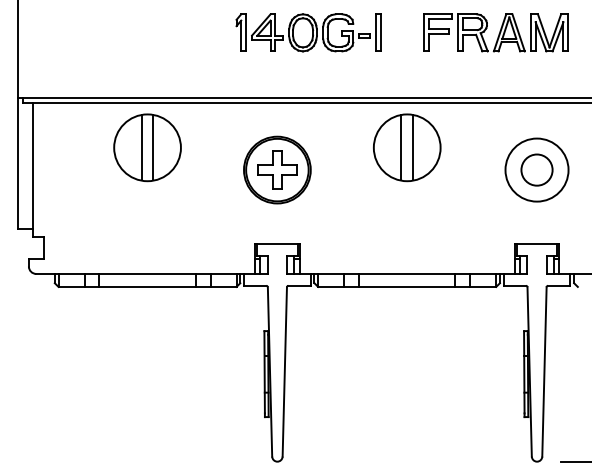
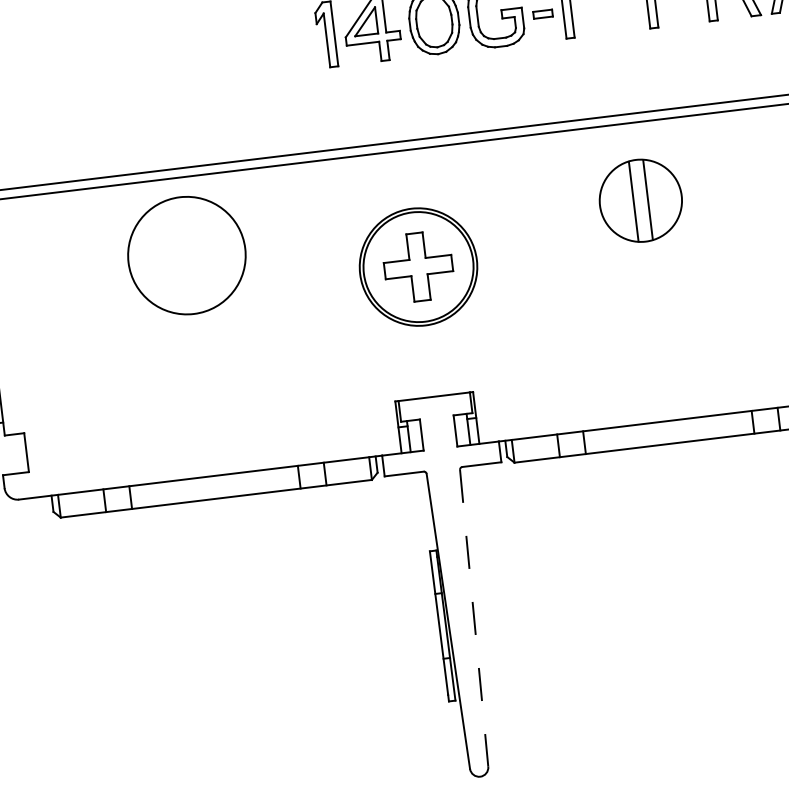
line: (141, 147) -> (176, 256), removed
line: (153, 147) -> (197, 253), removed
part: (407, 147) -> (641, 200), size x0.7
line: (284, 371) -> (473, 617), solid -> dashed

